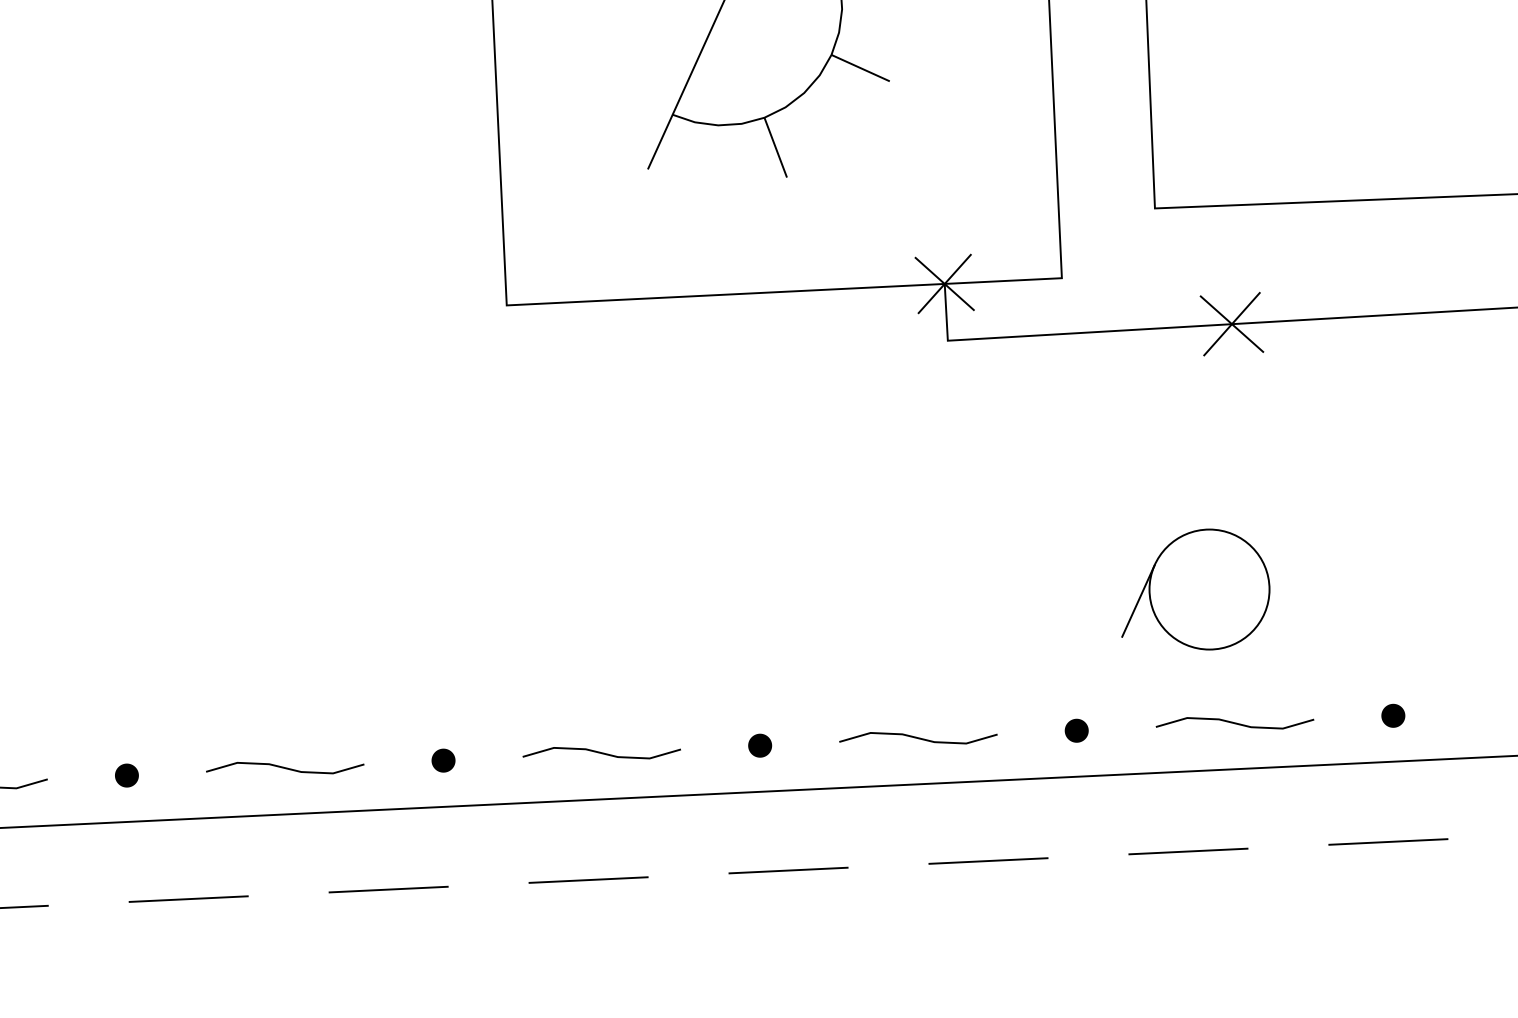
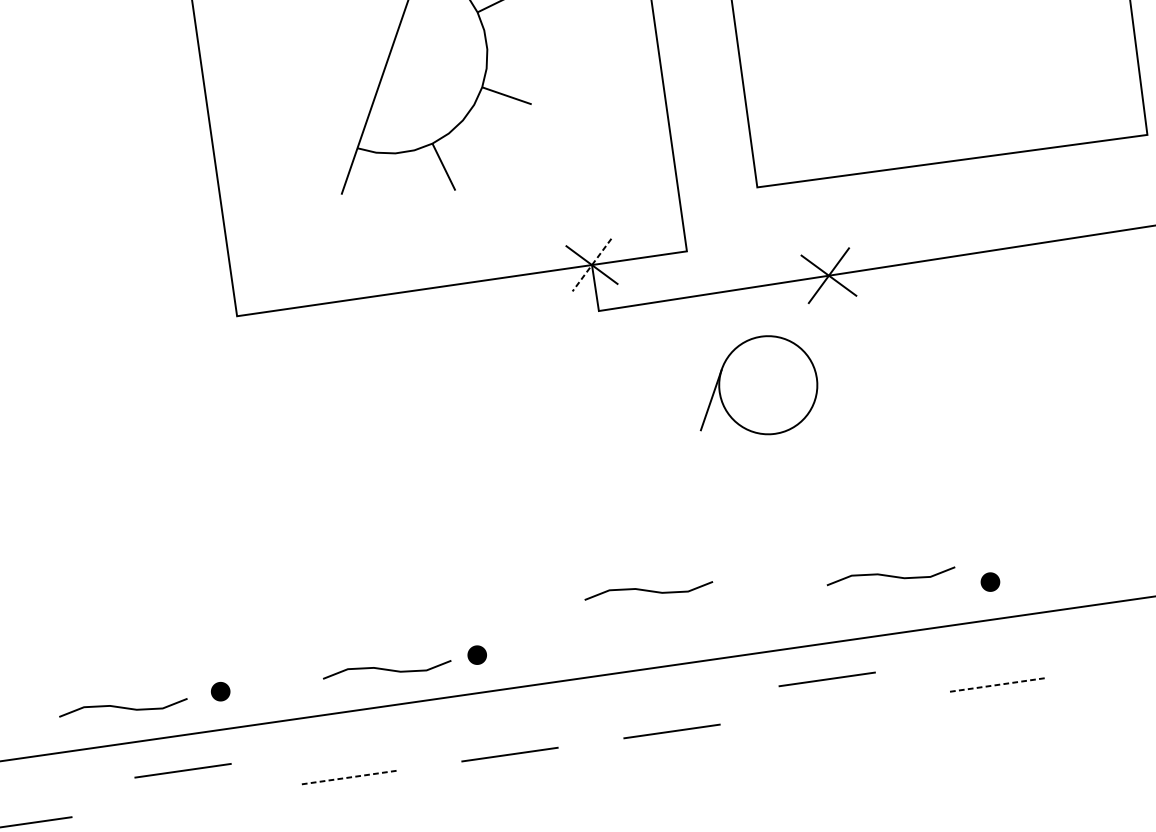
line: (944, 284) -> (591, 265), solid -> dashed
part: (1195, 589) -> (756, 386), moved
curve: (1234, 723) -> (890, 576), moved
part: (1076, 730) -> (733, 618), removed
curve: (918, 738) -> (648, 591), moved
curve: (601, 753) -> (386, 670), moved
curve: (285, 768) -> (123, 708), moved
line: (1387, 842) -> (995, 685), solid -> dashed
line: (1188, 851) -> (827, 679), moved
line: (588, 880) -> (347, 778), solid -> dashed
line: (388, 889) -> (182, 770), moved

